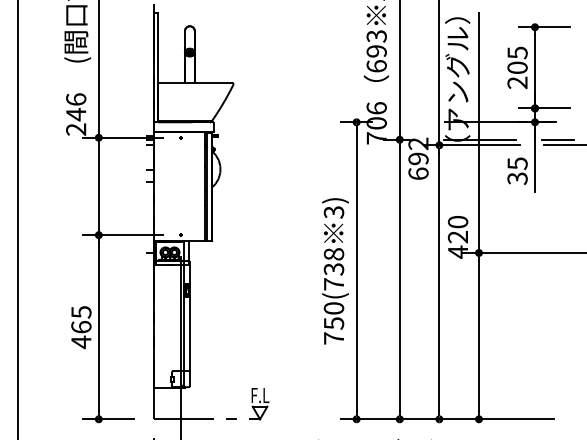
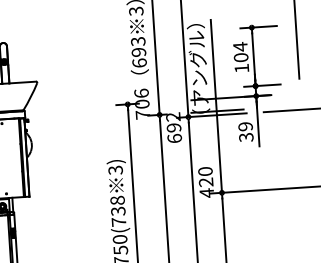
text: (517, 67) -> (241, 57), 205 -> 104
line: (557, 139) -> (273, 107), removed
text: (517, 163) -> (245, 126), 35 -> 39

